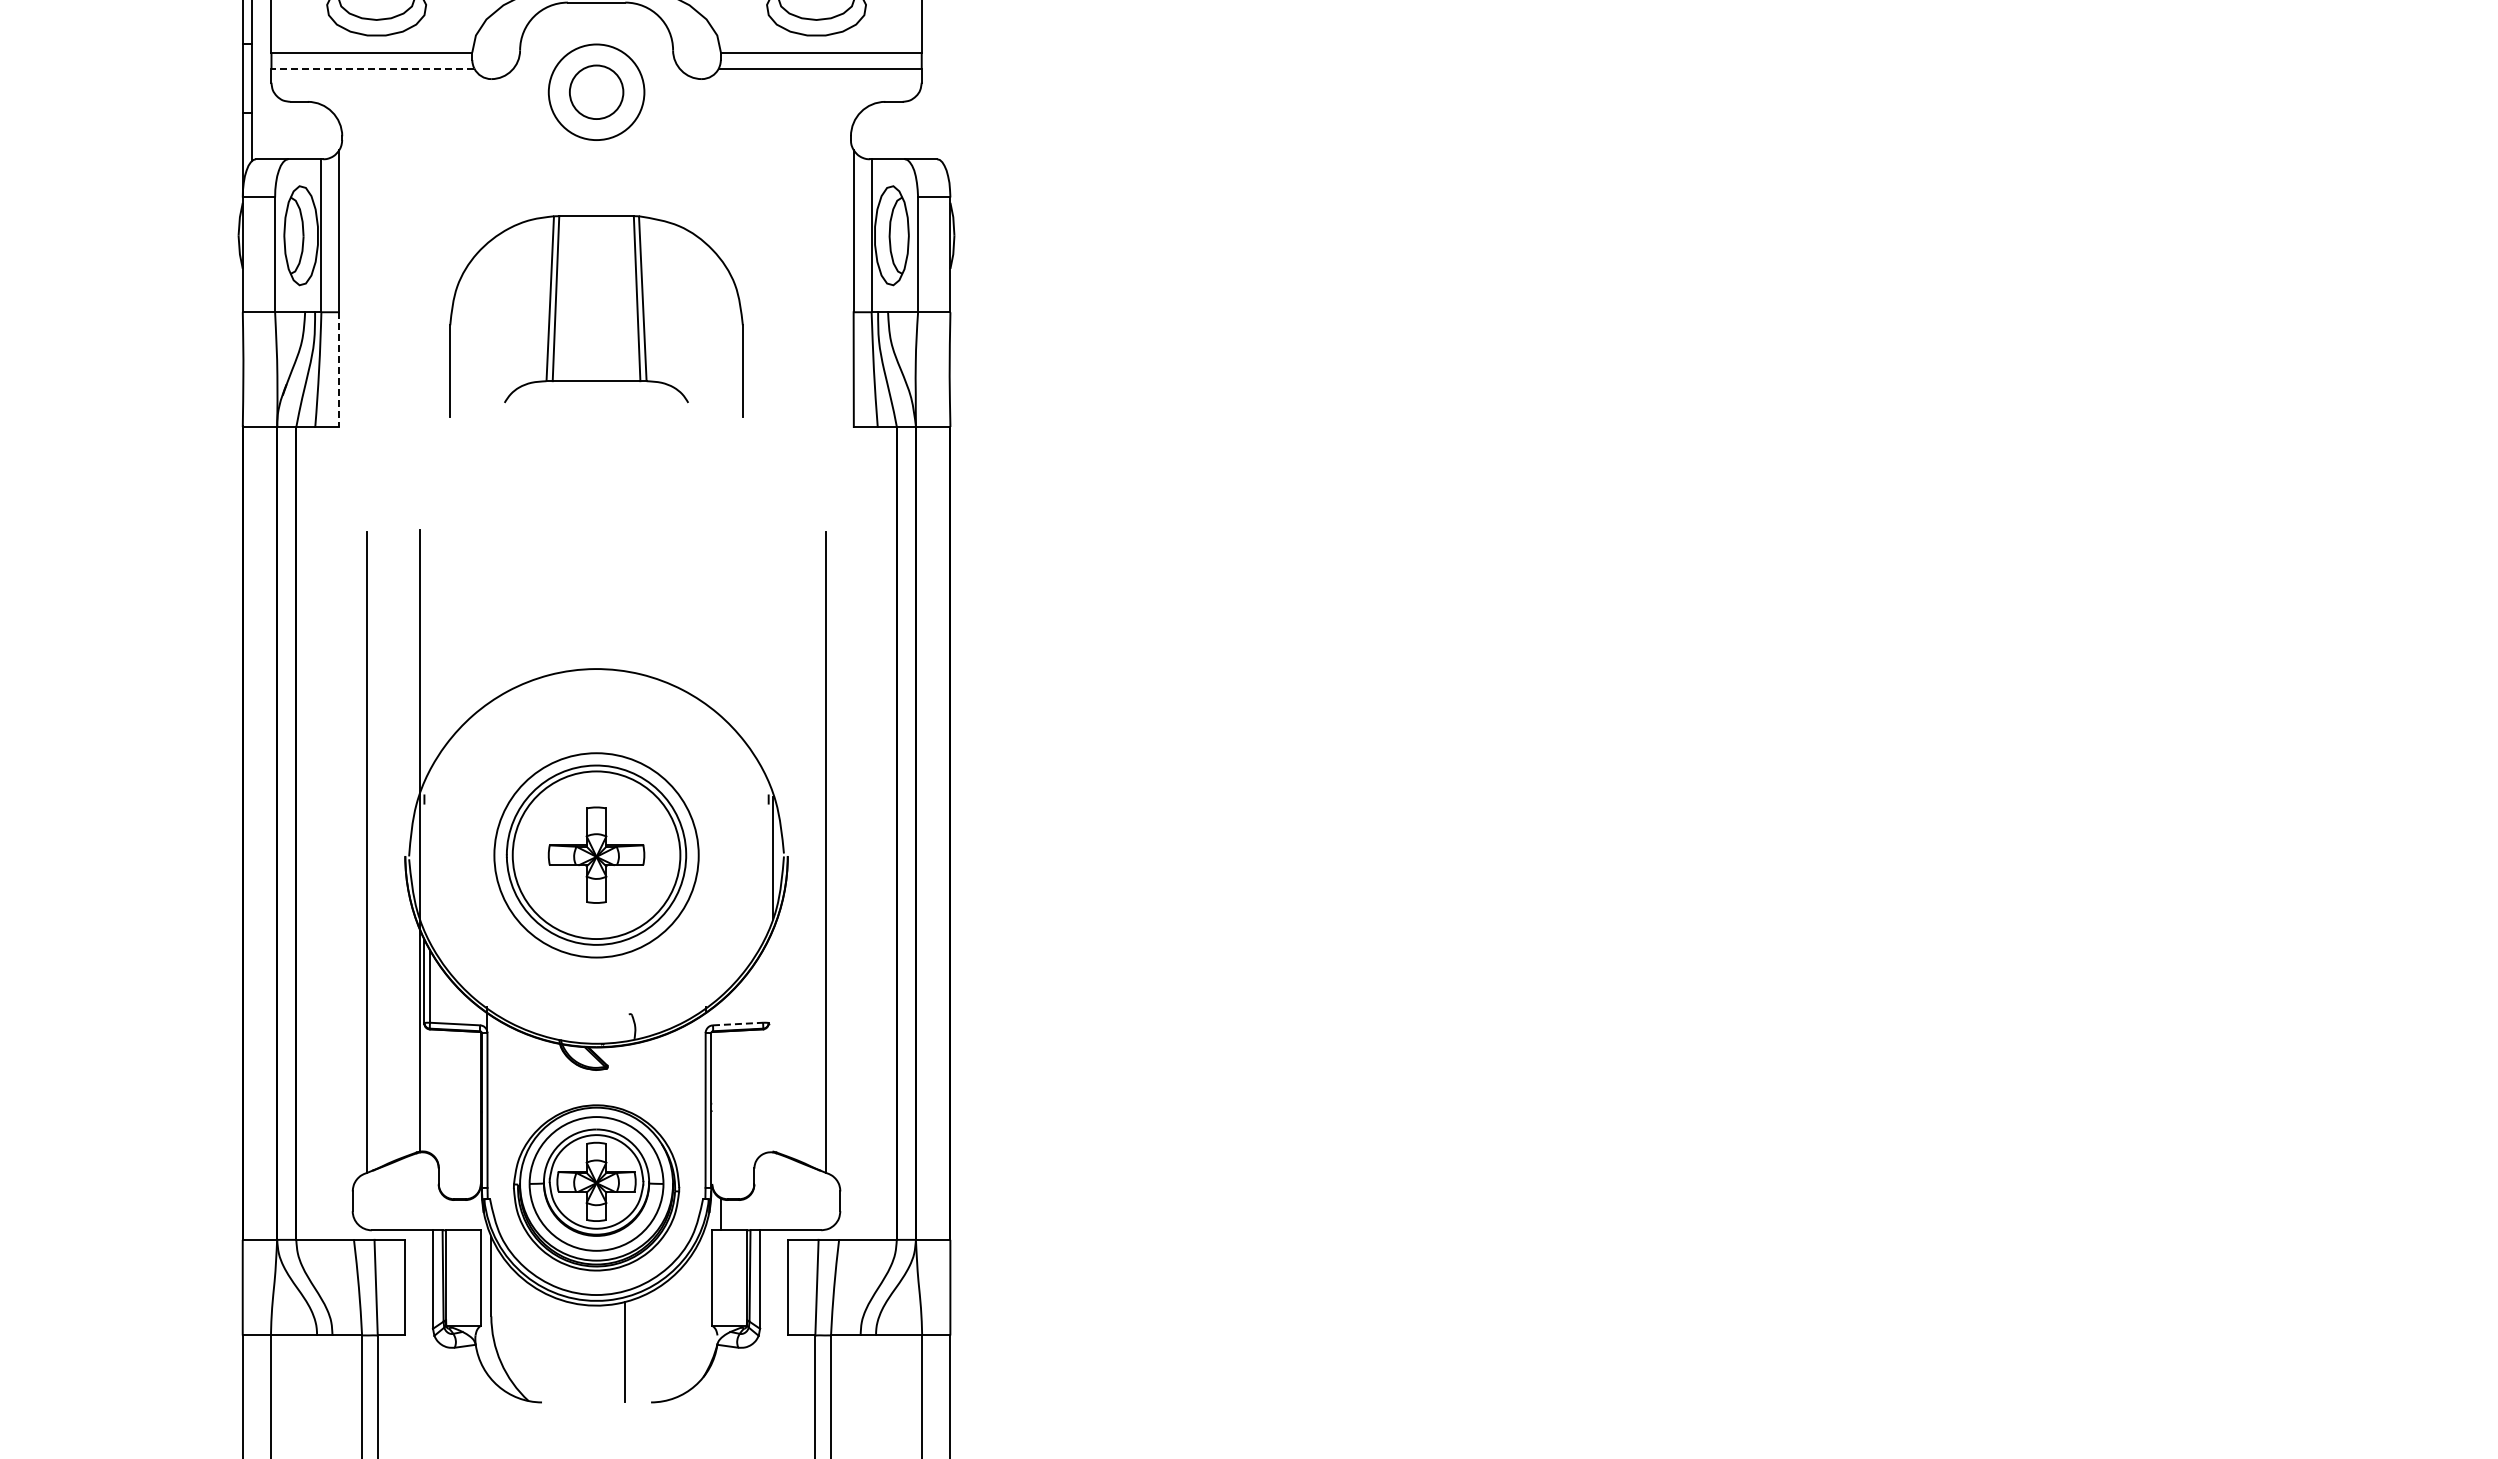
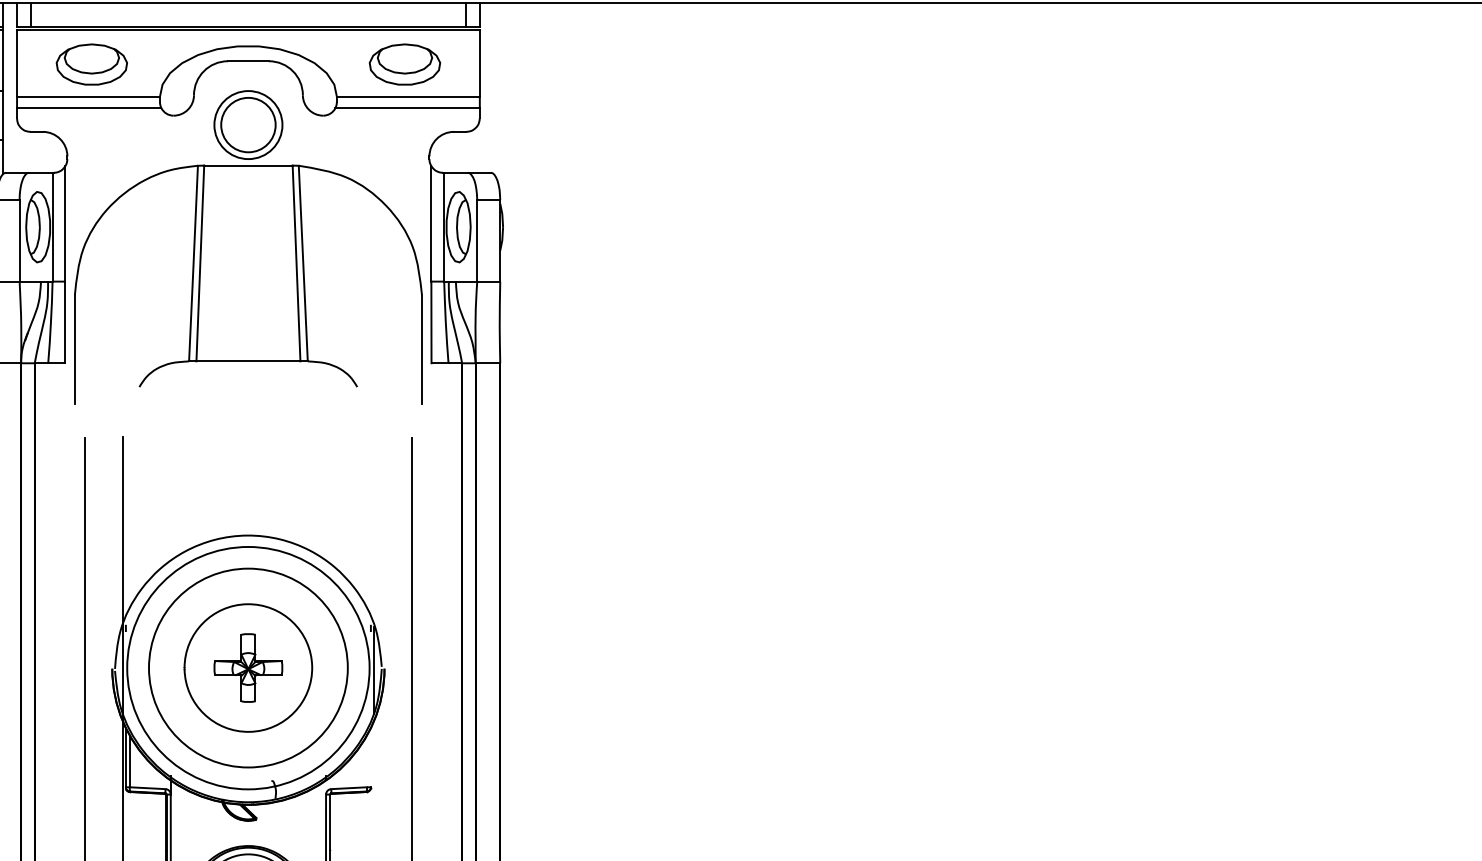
line: (372, 68) -> (88, 108), dashed -> solid
circle: (596, 92) -> (248, 125), size x1.43
part: (596, 316) -> (248, 284), size x1.67
line: (339, 370) -> (65, 323), dashed -> solid
circle: (596, 854) -> (248, 667), size x1.67
circle: (596, 855) -> (248, 668), size x1.67
line: (738, 1024) -> (349, 788), dashed -> solid

